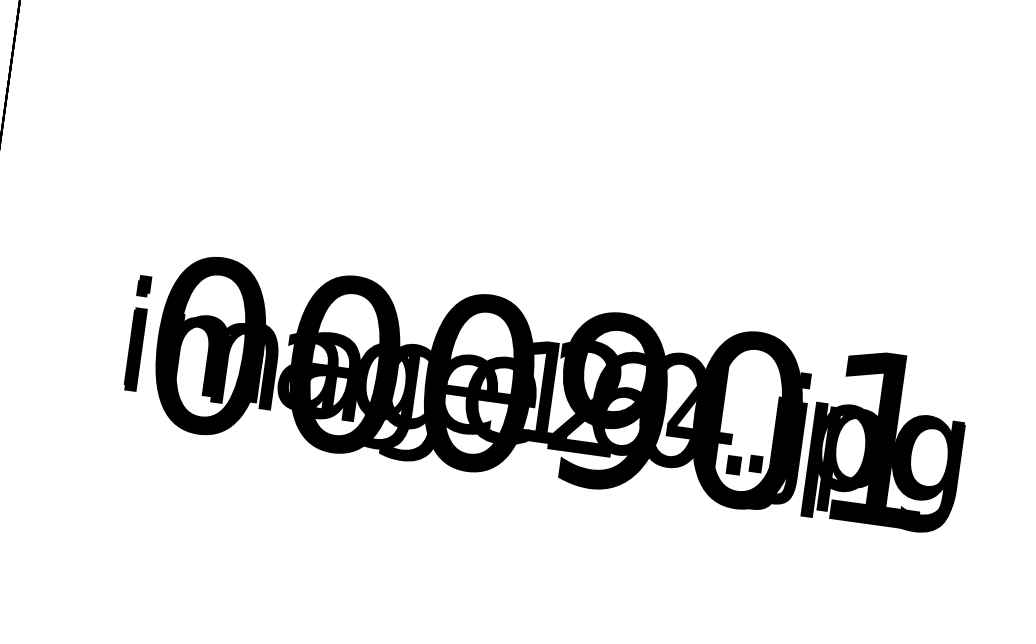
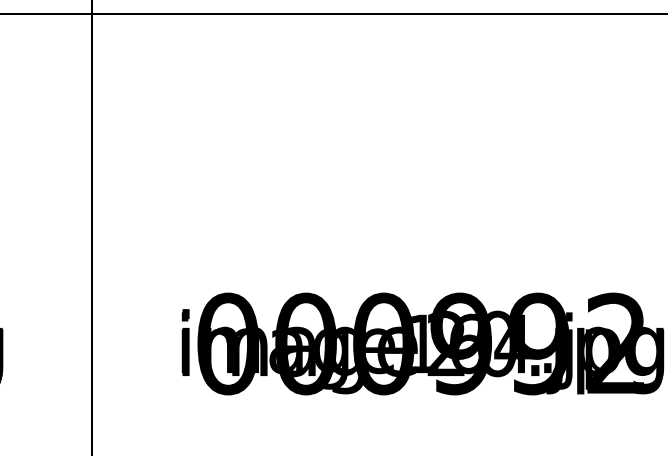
text: (811, 428) -> (576, 343), 000901 -> 000992

